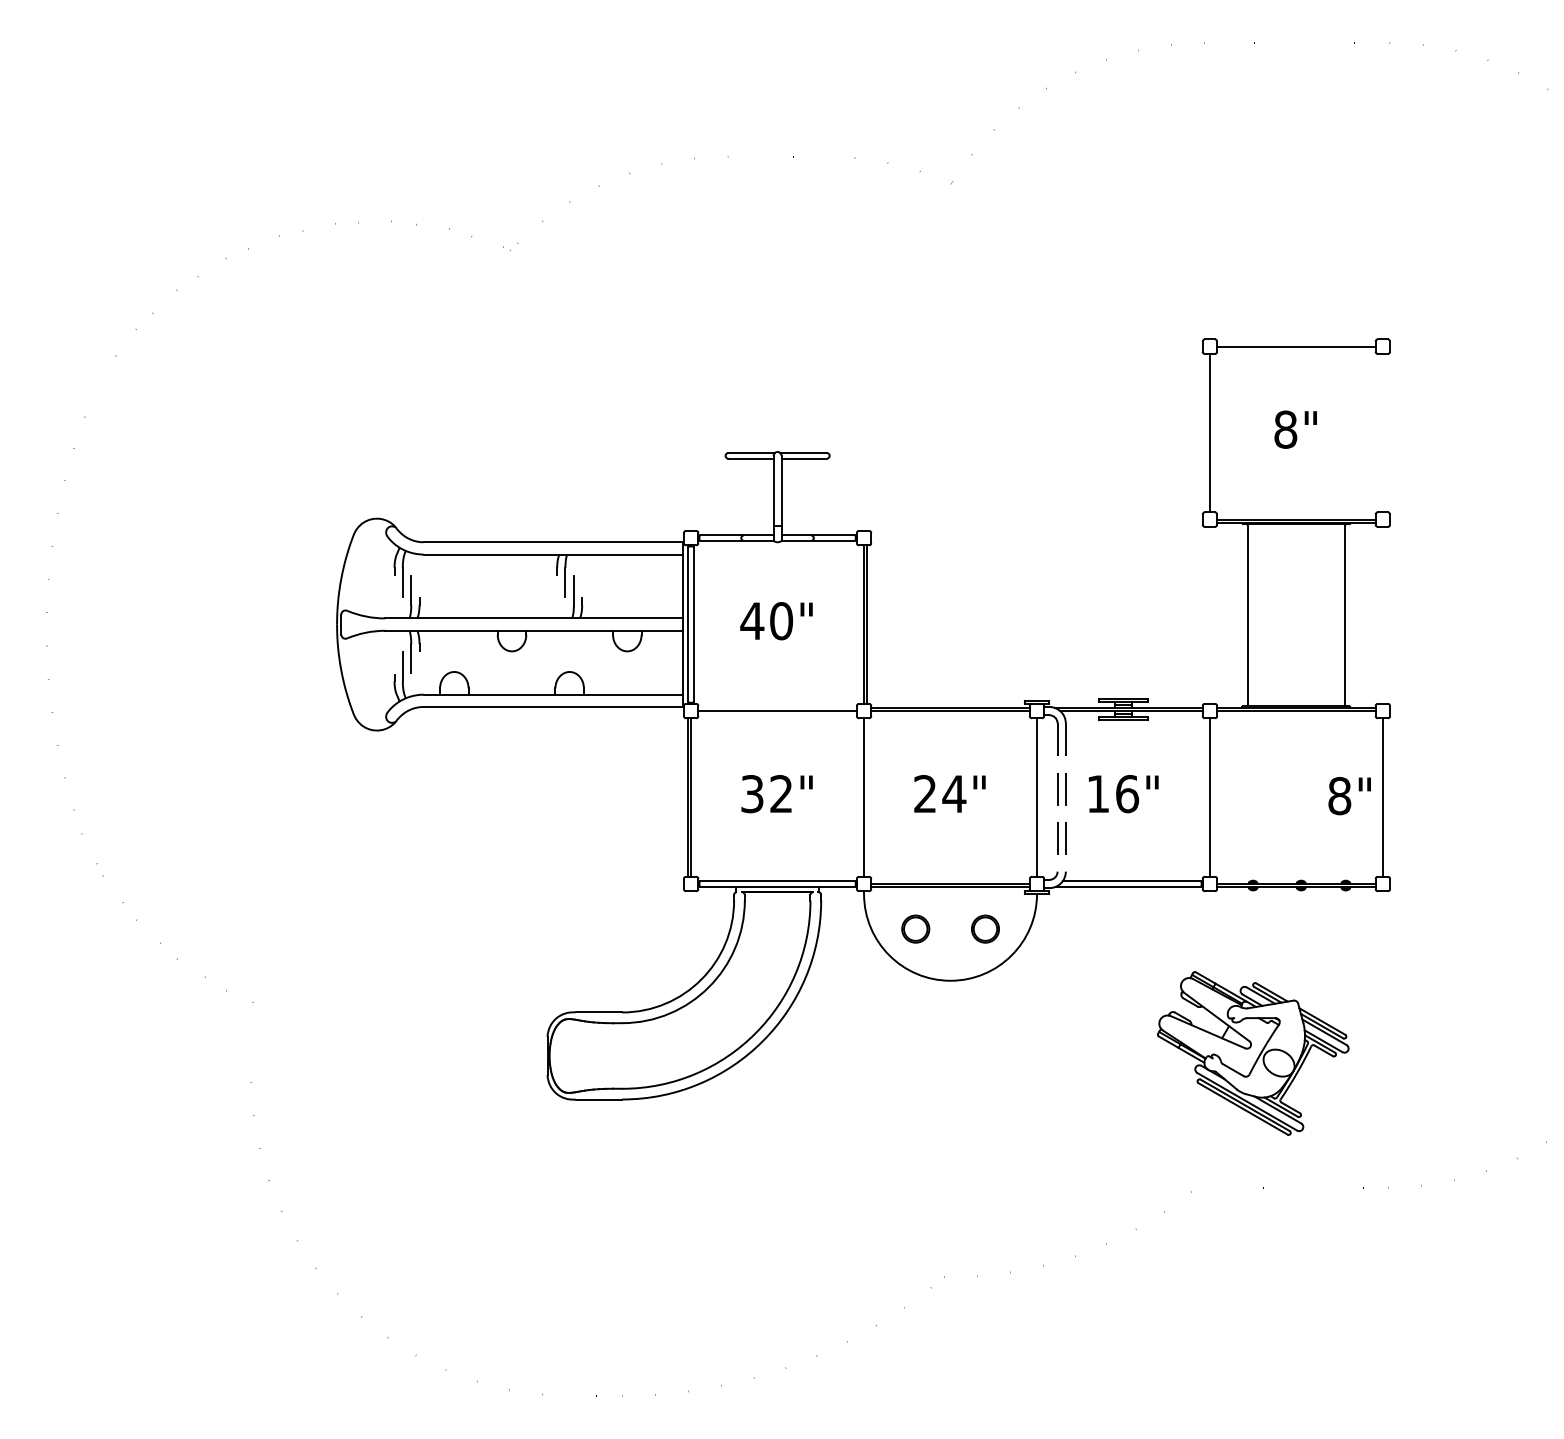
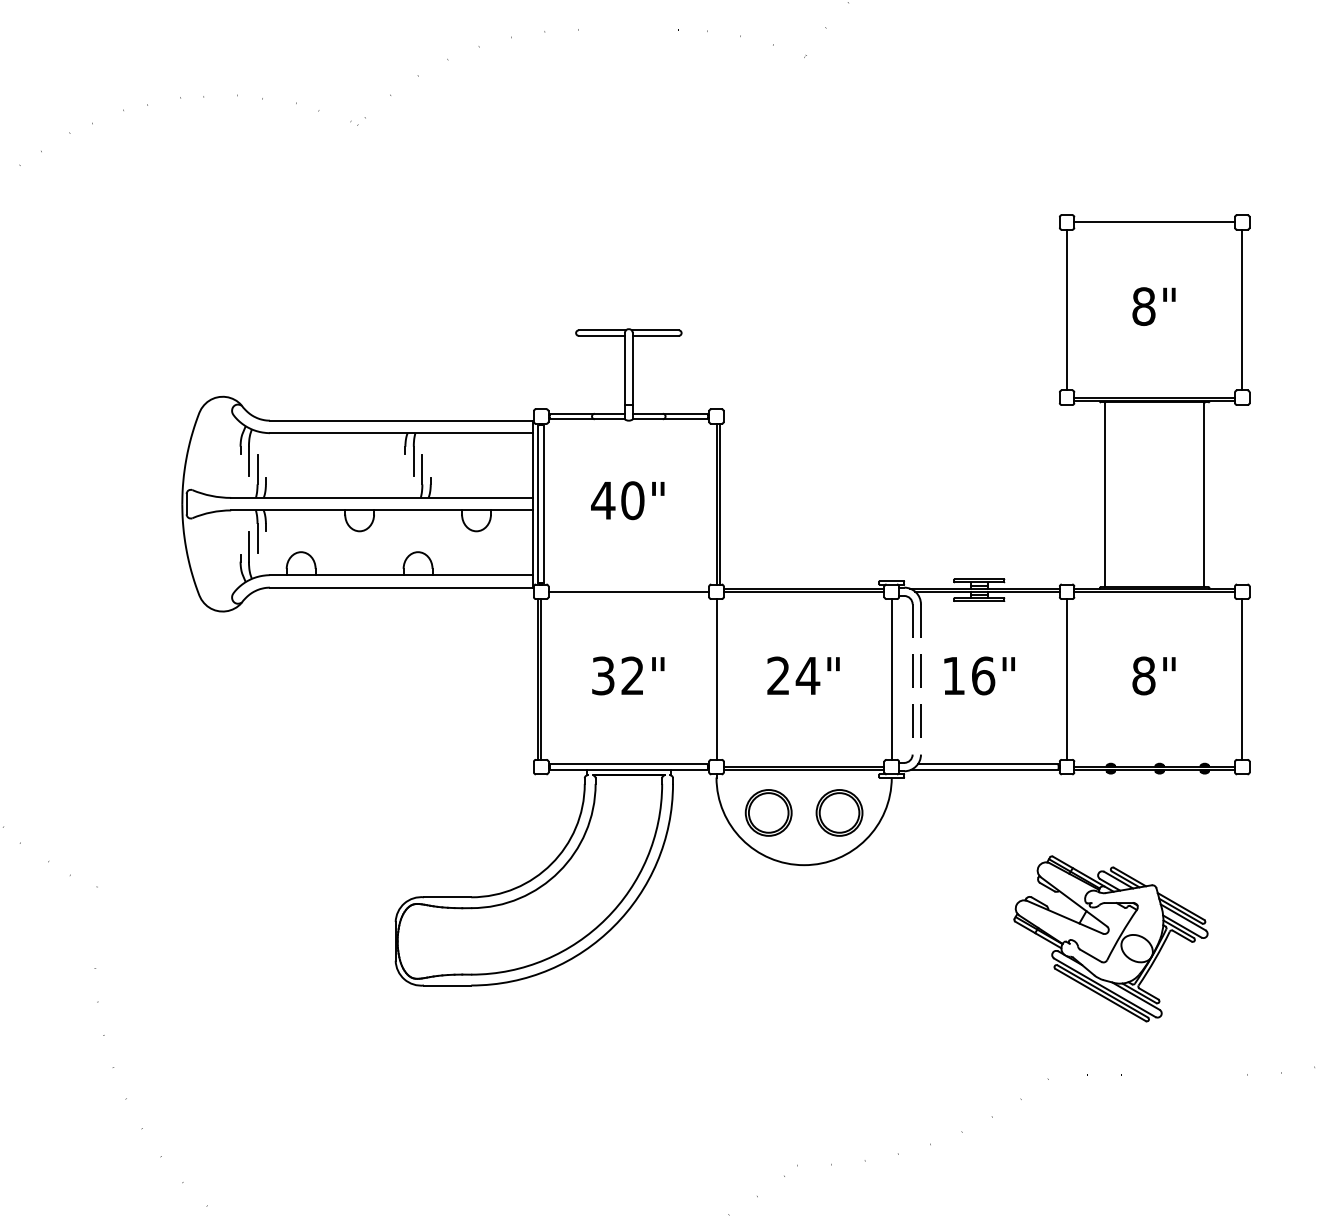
line: (1382, 432) -> (1241, 309), added
text: (1349, 796) -> (1153, 676), moved
part: (915, 928) -> (768, 812), size x1.67
part: (985, 928) -> (839, 812), size x1.67

